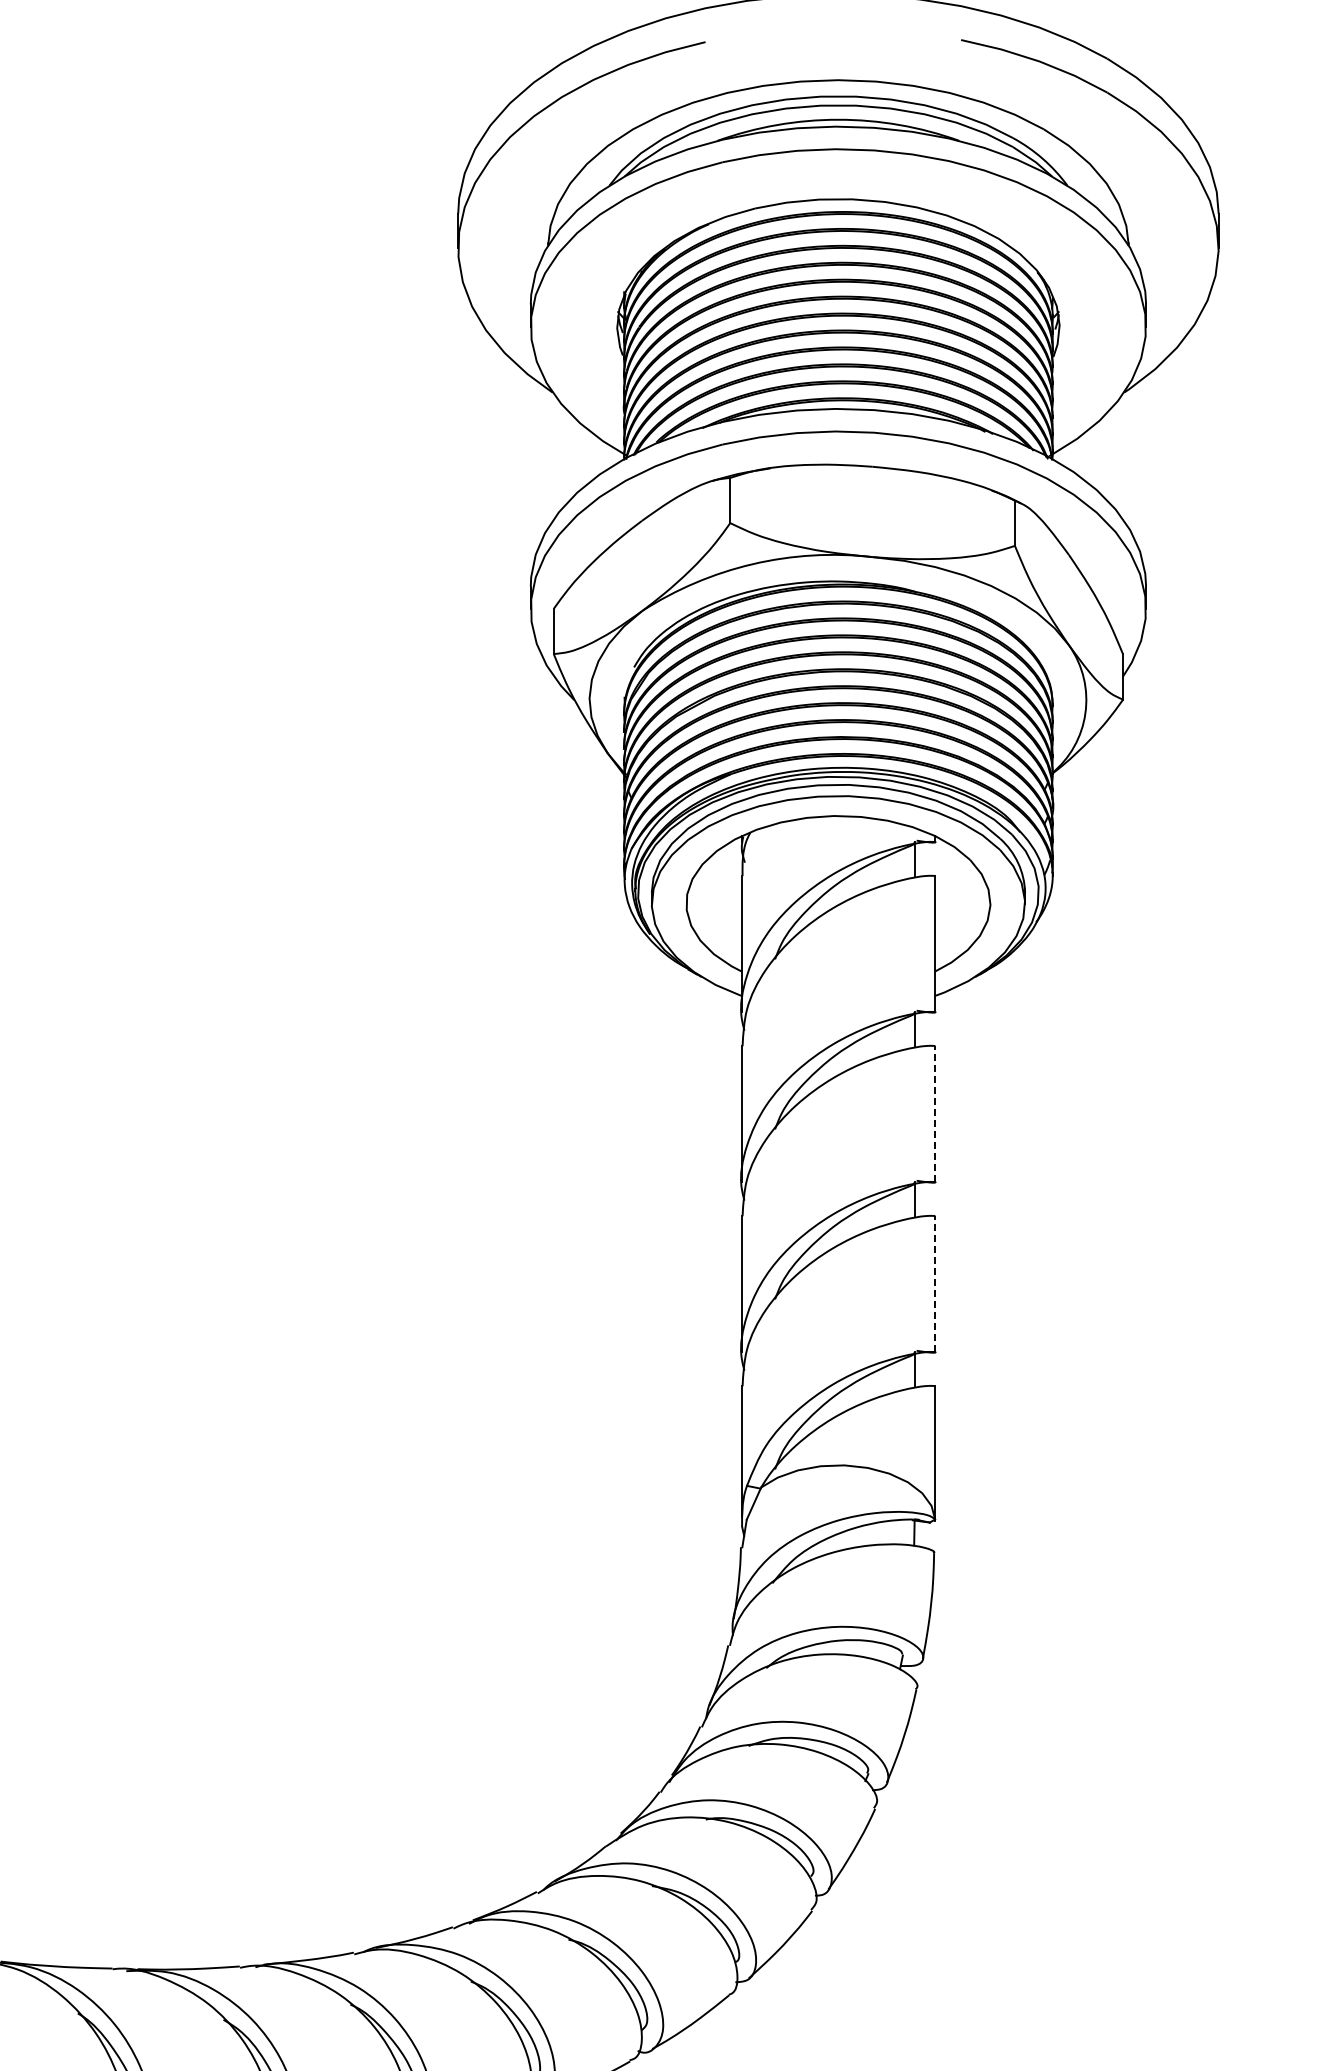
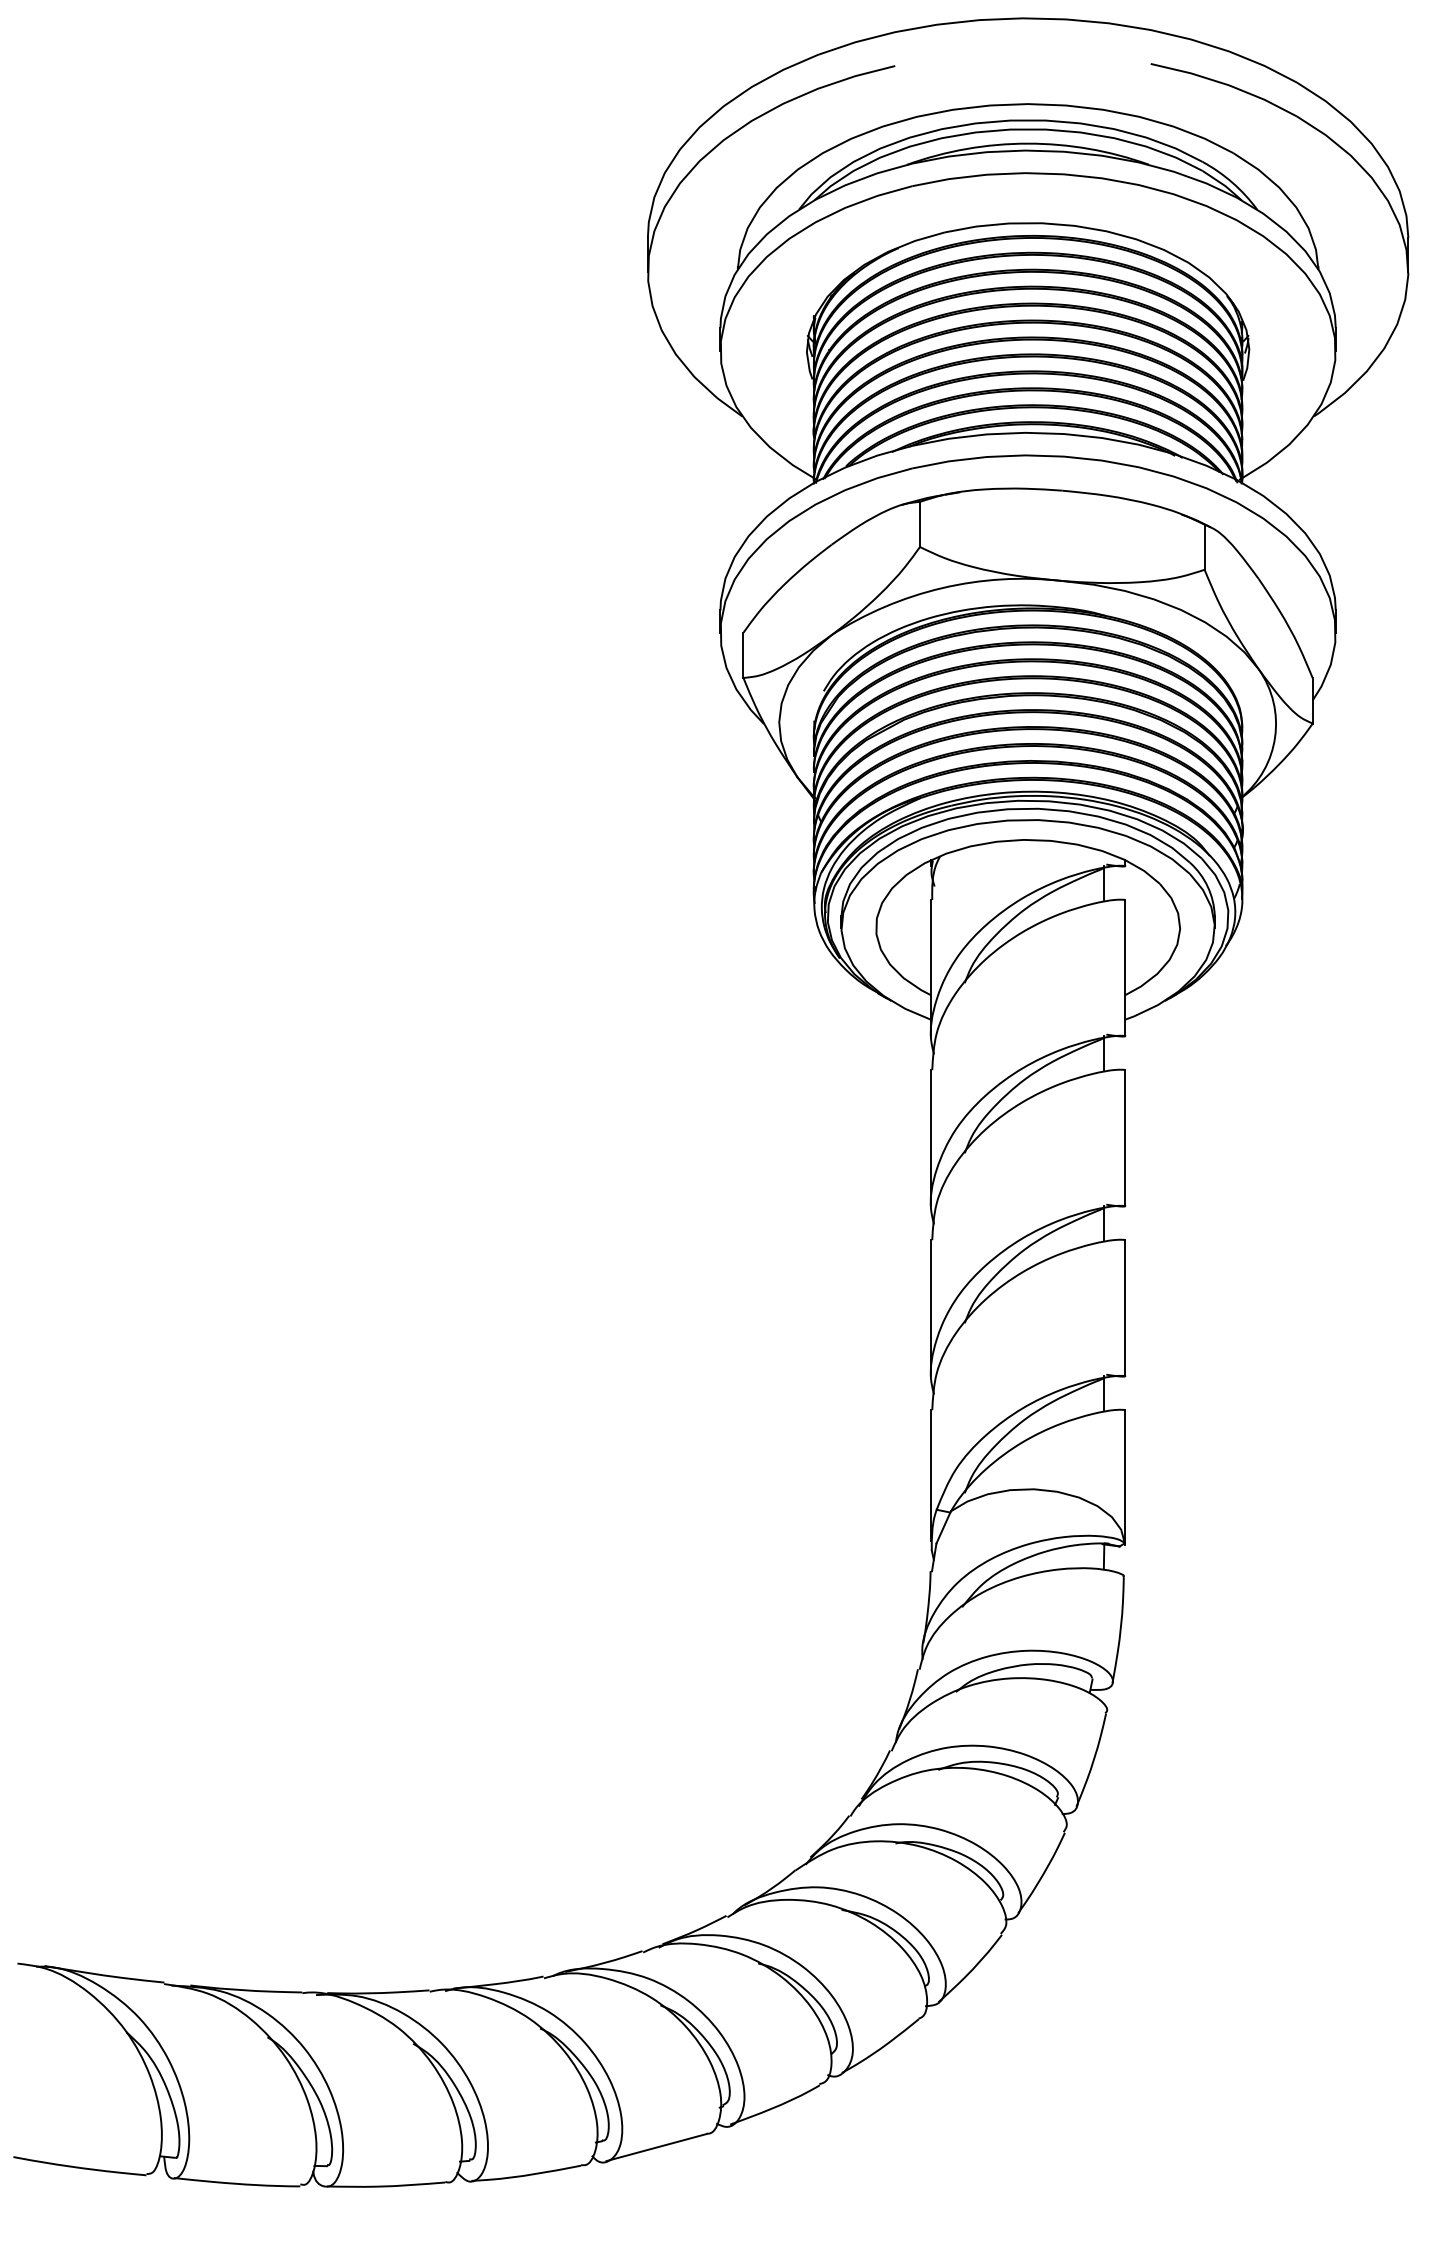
line: (934, 1113) -> (1124, 1137), dashed -> solid
line: (934, 1283) -> (1124, 1307), dashed -> solid

